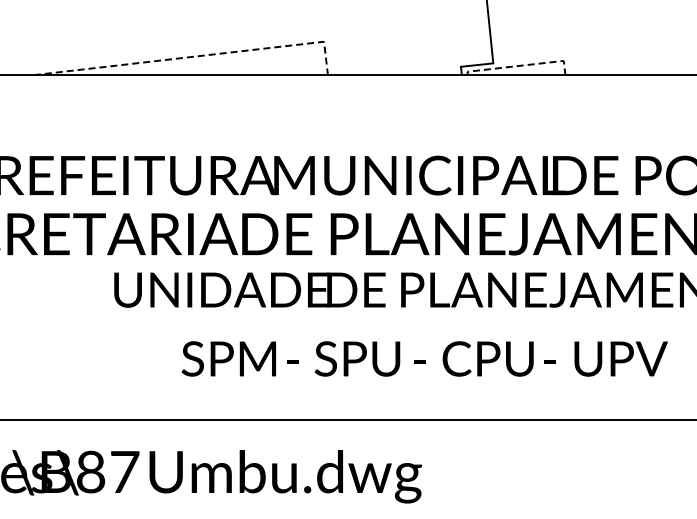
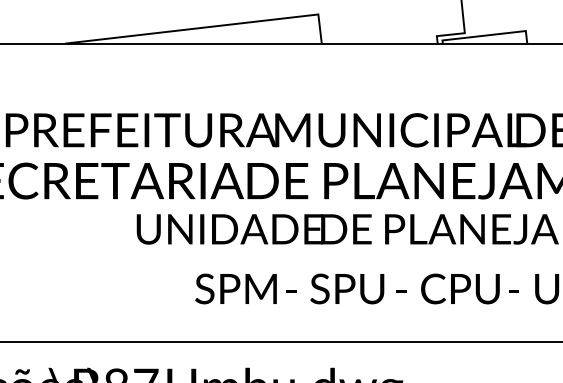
line: (195, 56) -> (207, 27), dashed -> solid
line: (521, 65) -> (489, 35), dashed -> solid

